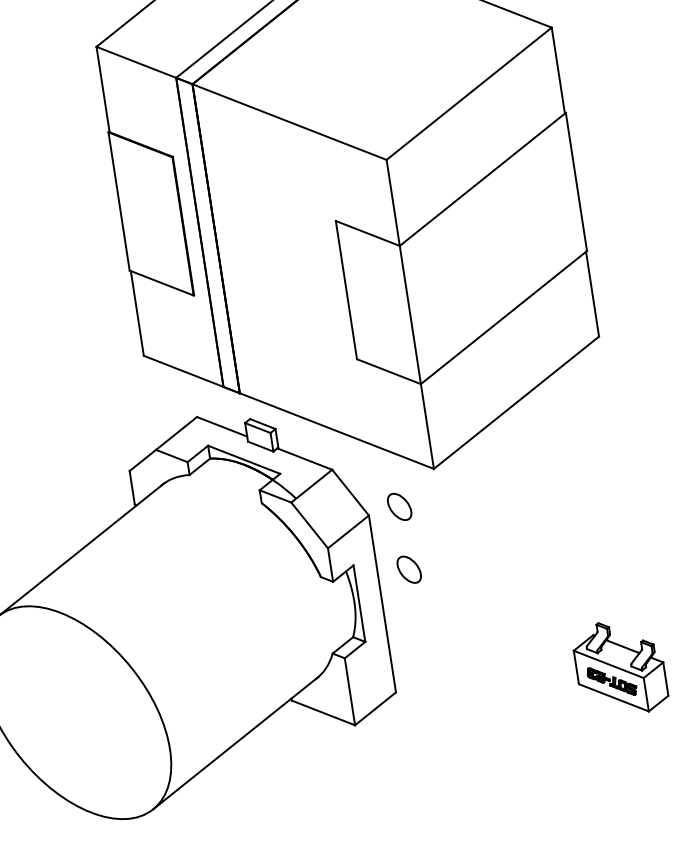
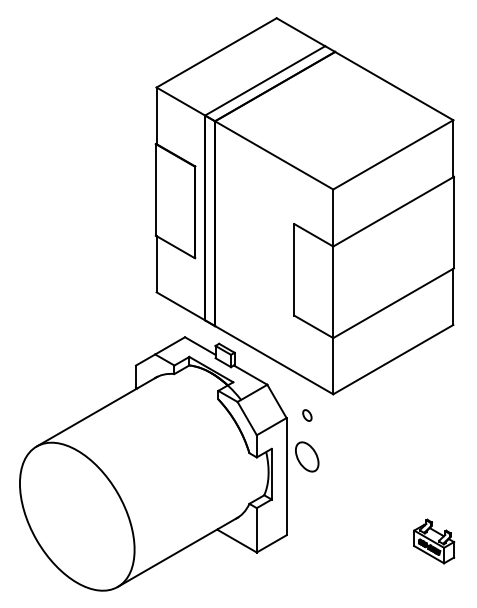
part: (399, 506) -> (307, 415), size x0.6
part: (409, 570) -> (307, 457), size x1.6
part: (619, 667) -> (433, 541), size x0.7

